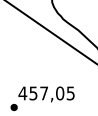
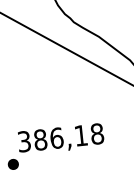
text: (46, 93) -> (60, 137), 457,05 -> 386,18

